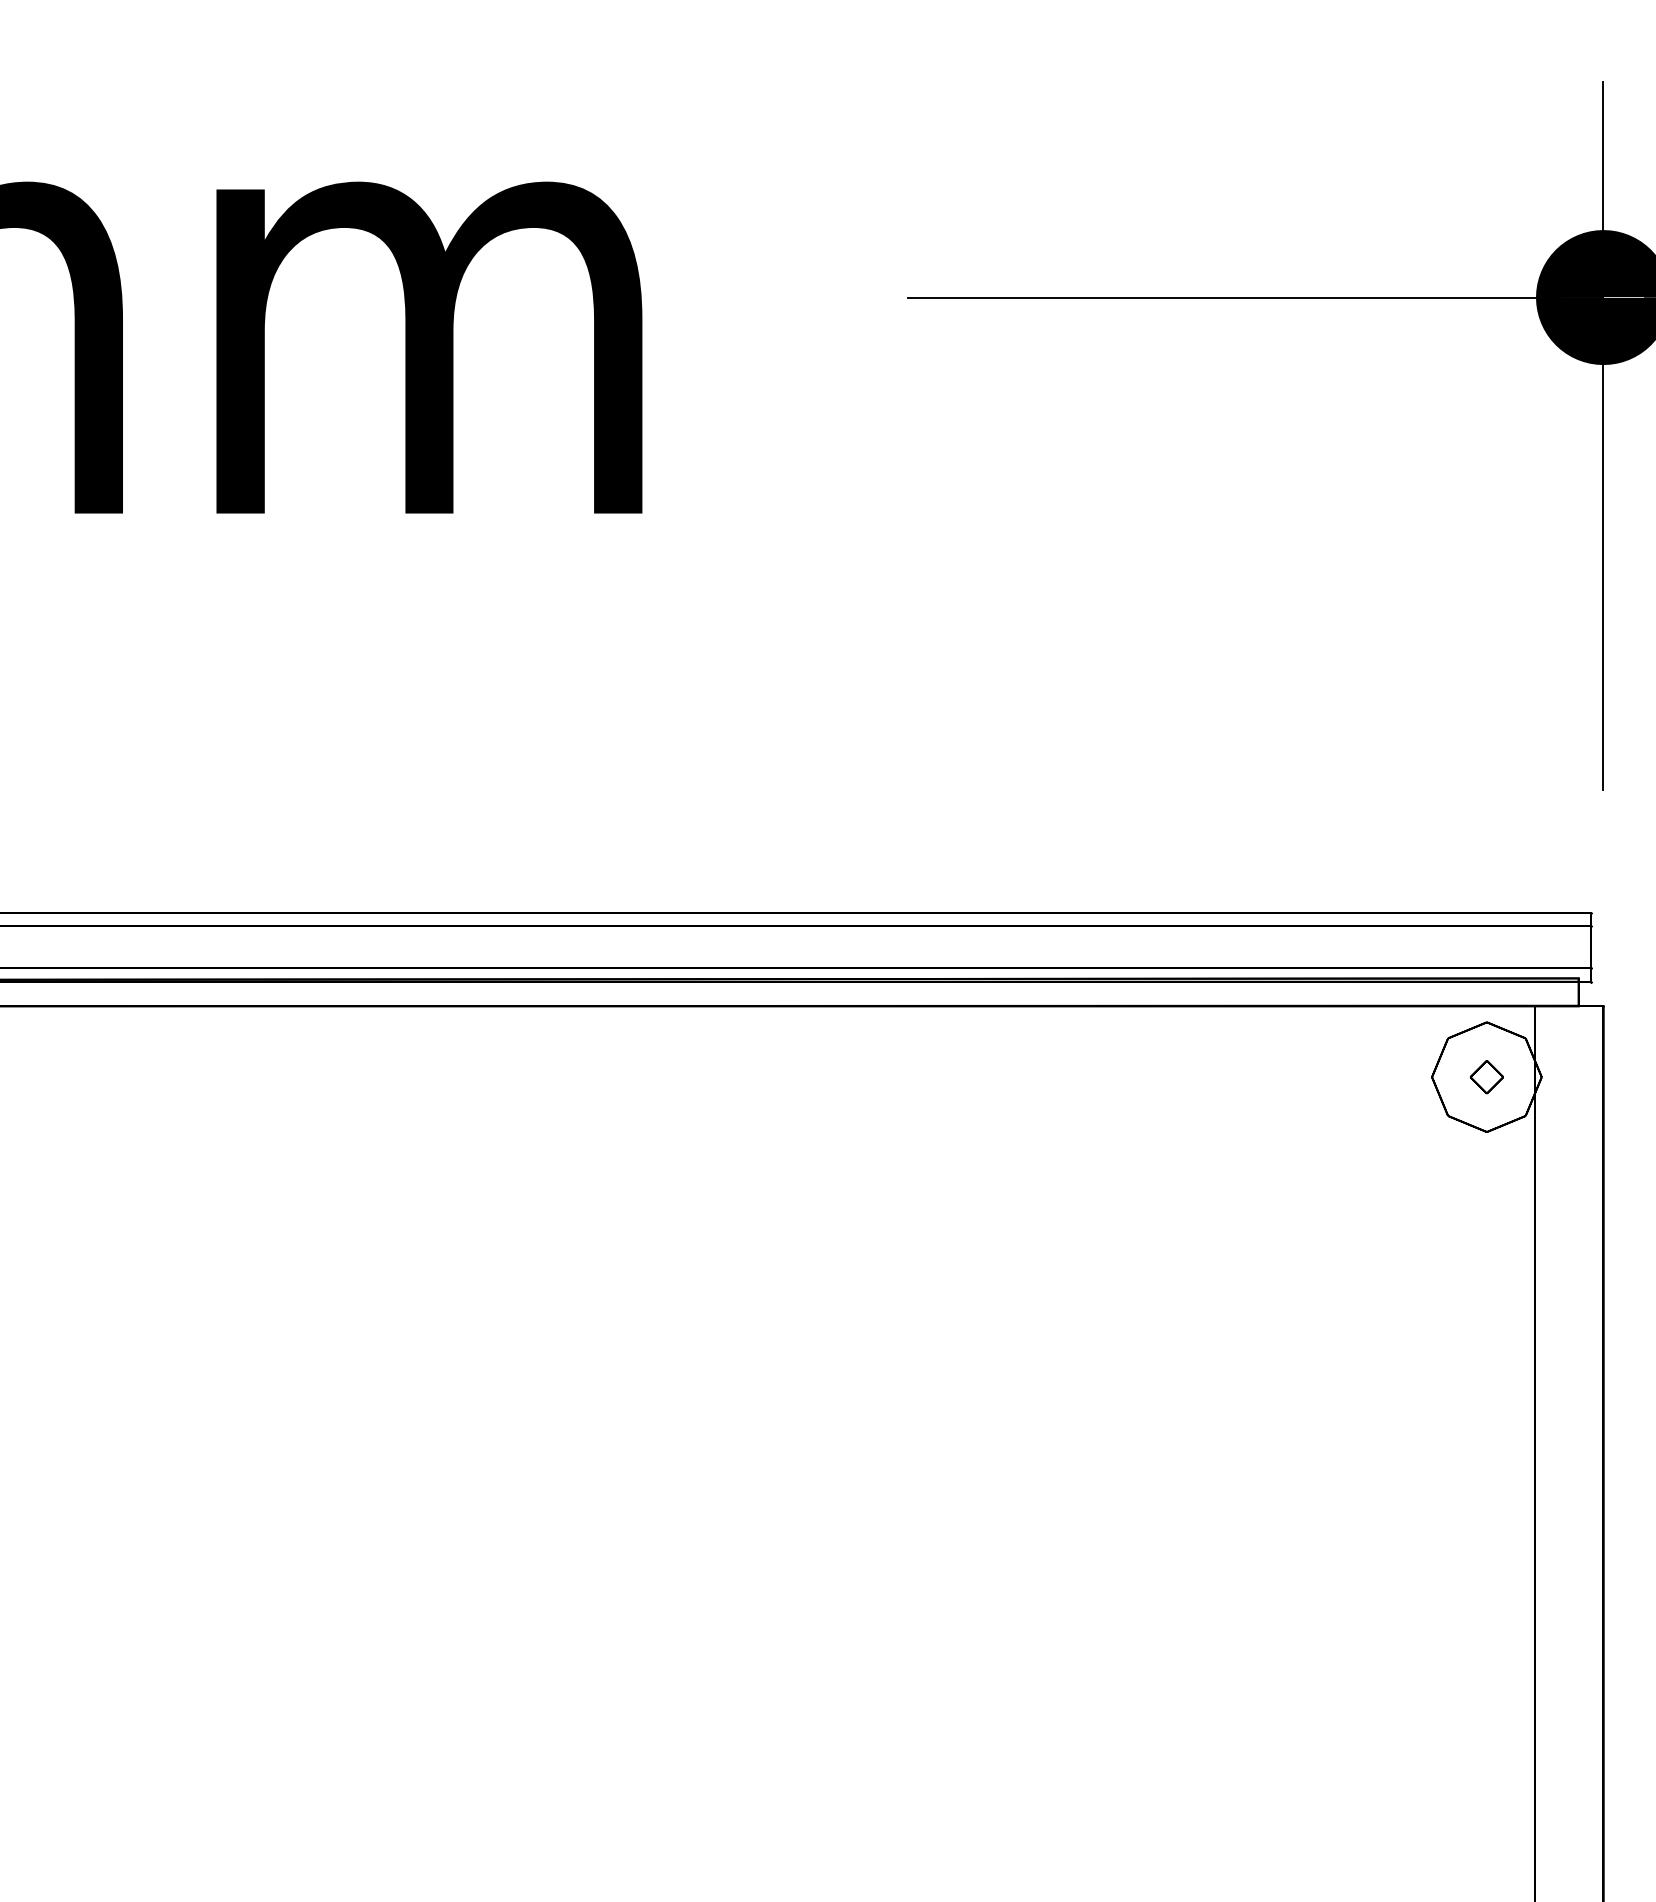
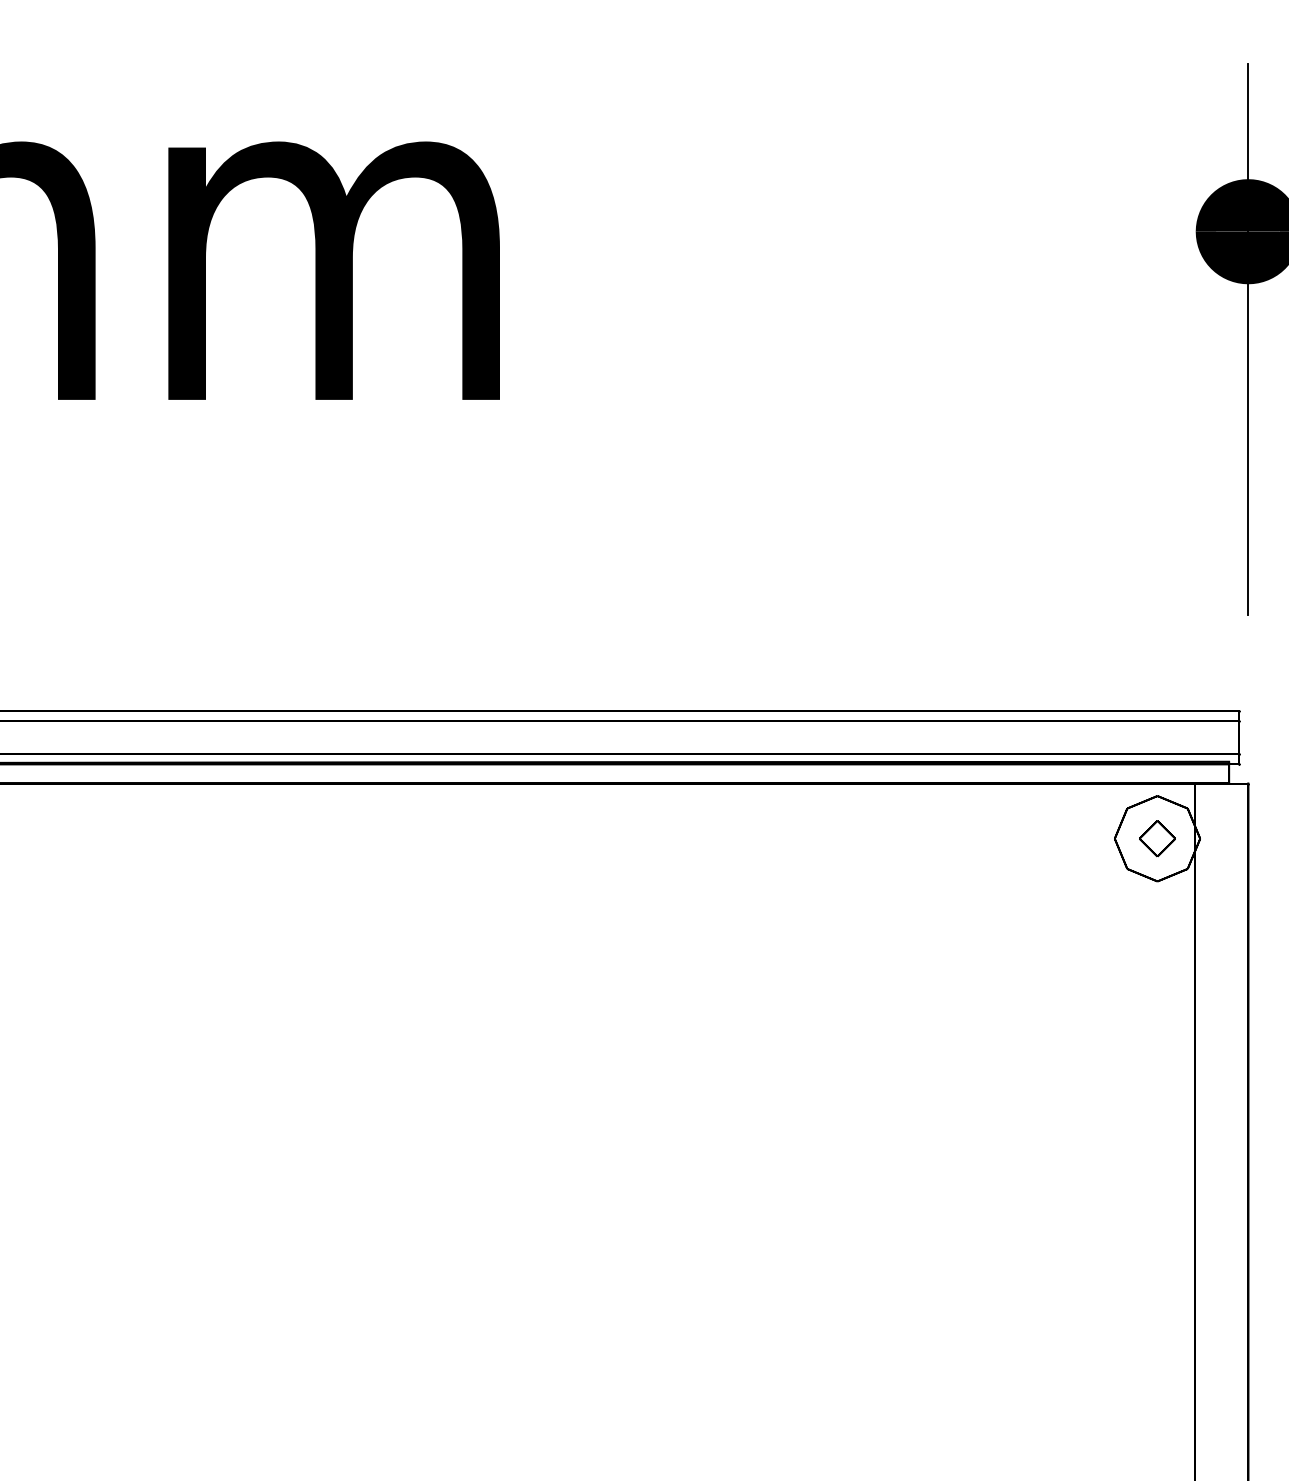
line: (1255, 297) -> (977, 231), removed
part: (1486, 1077) -> (1157, 838), size x1.4

